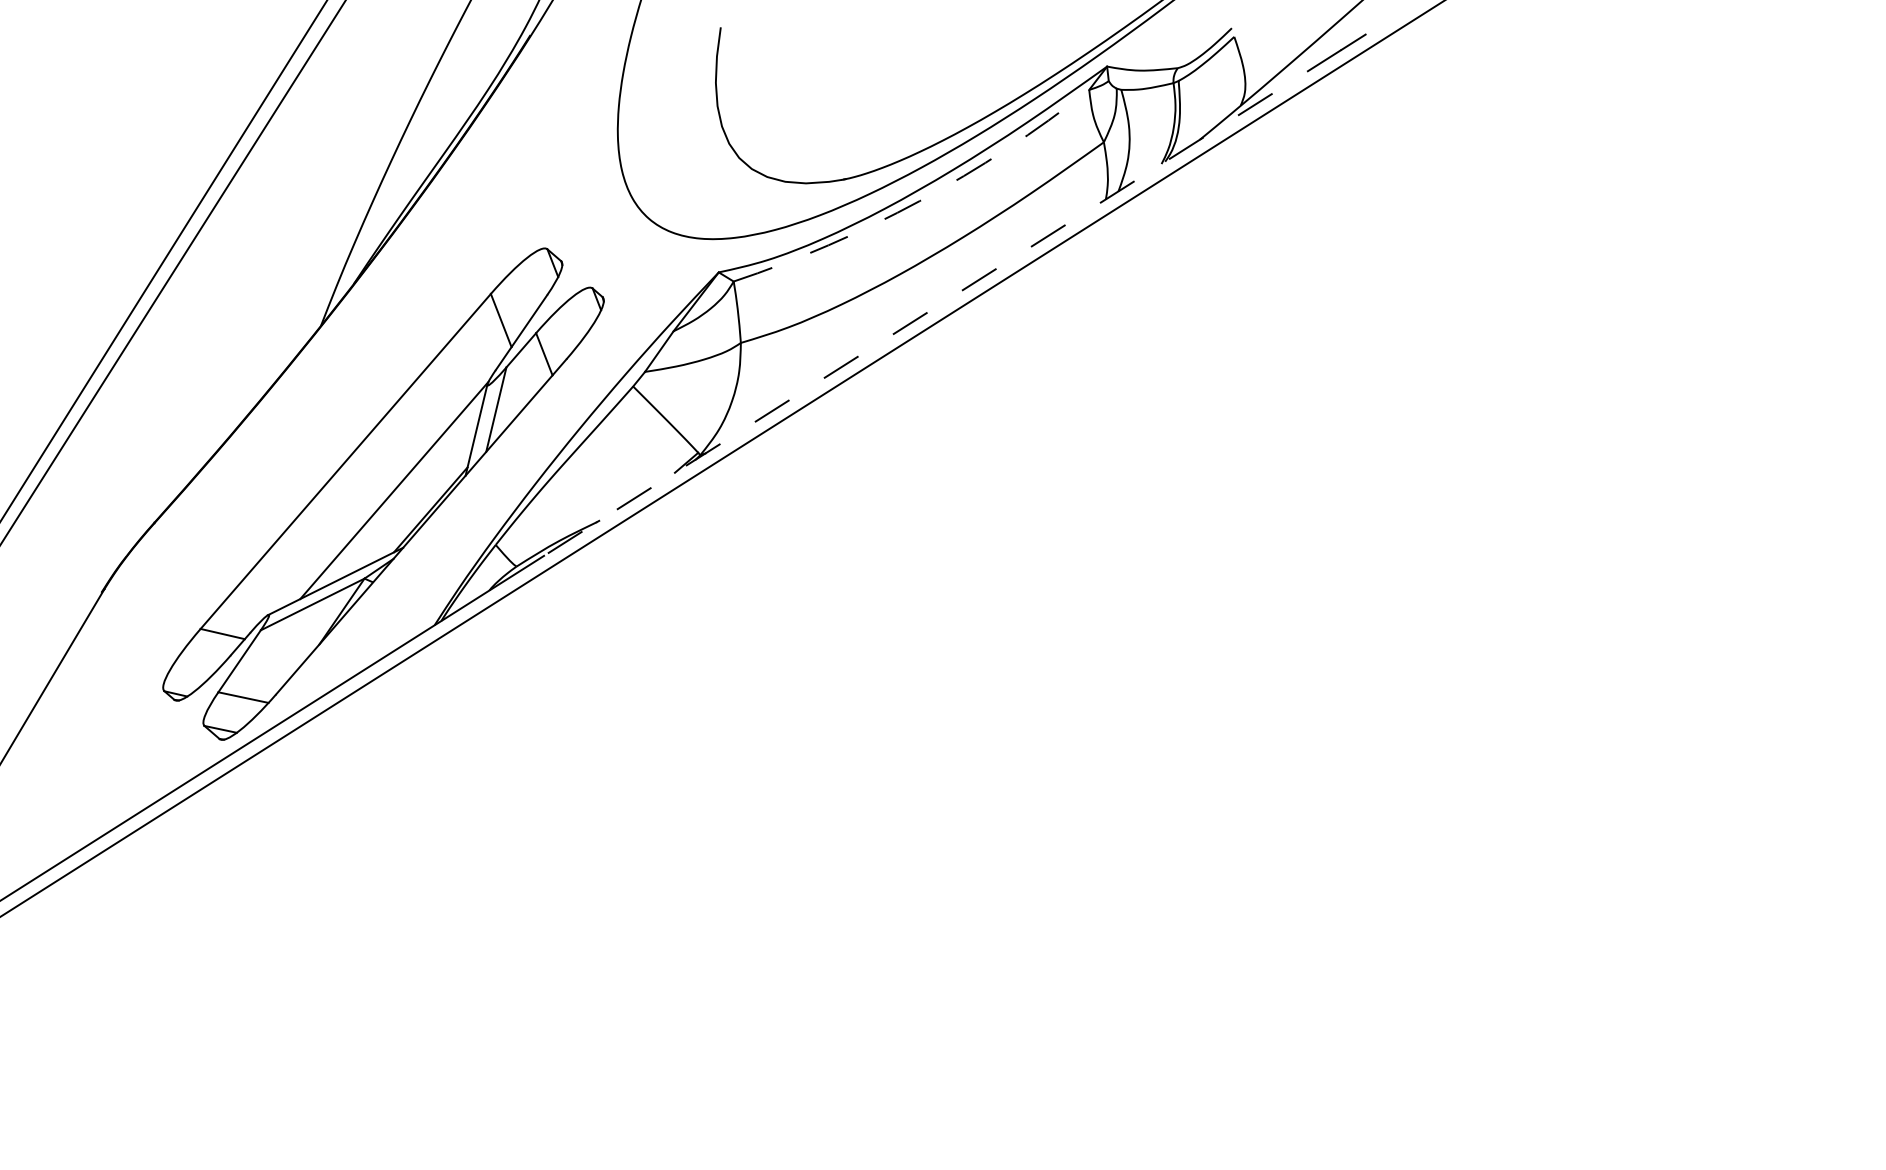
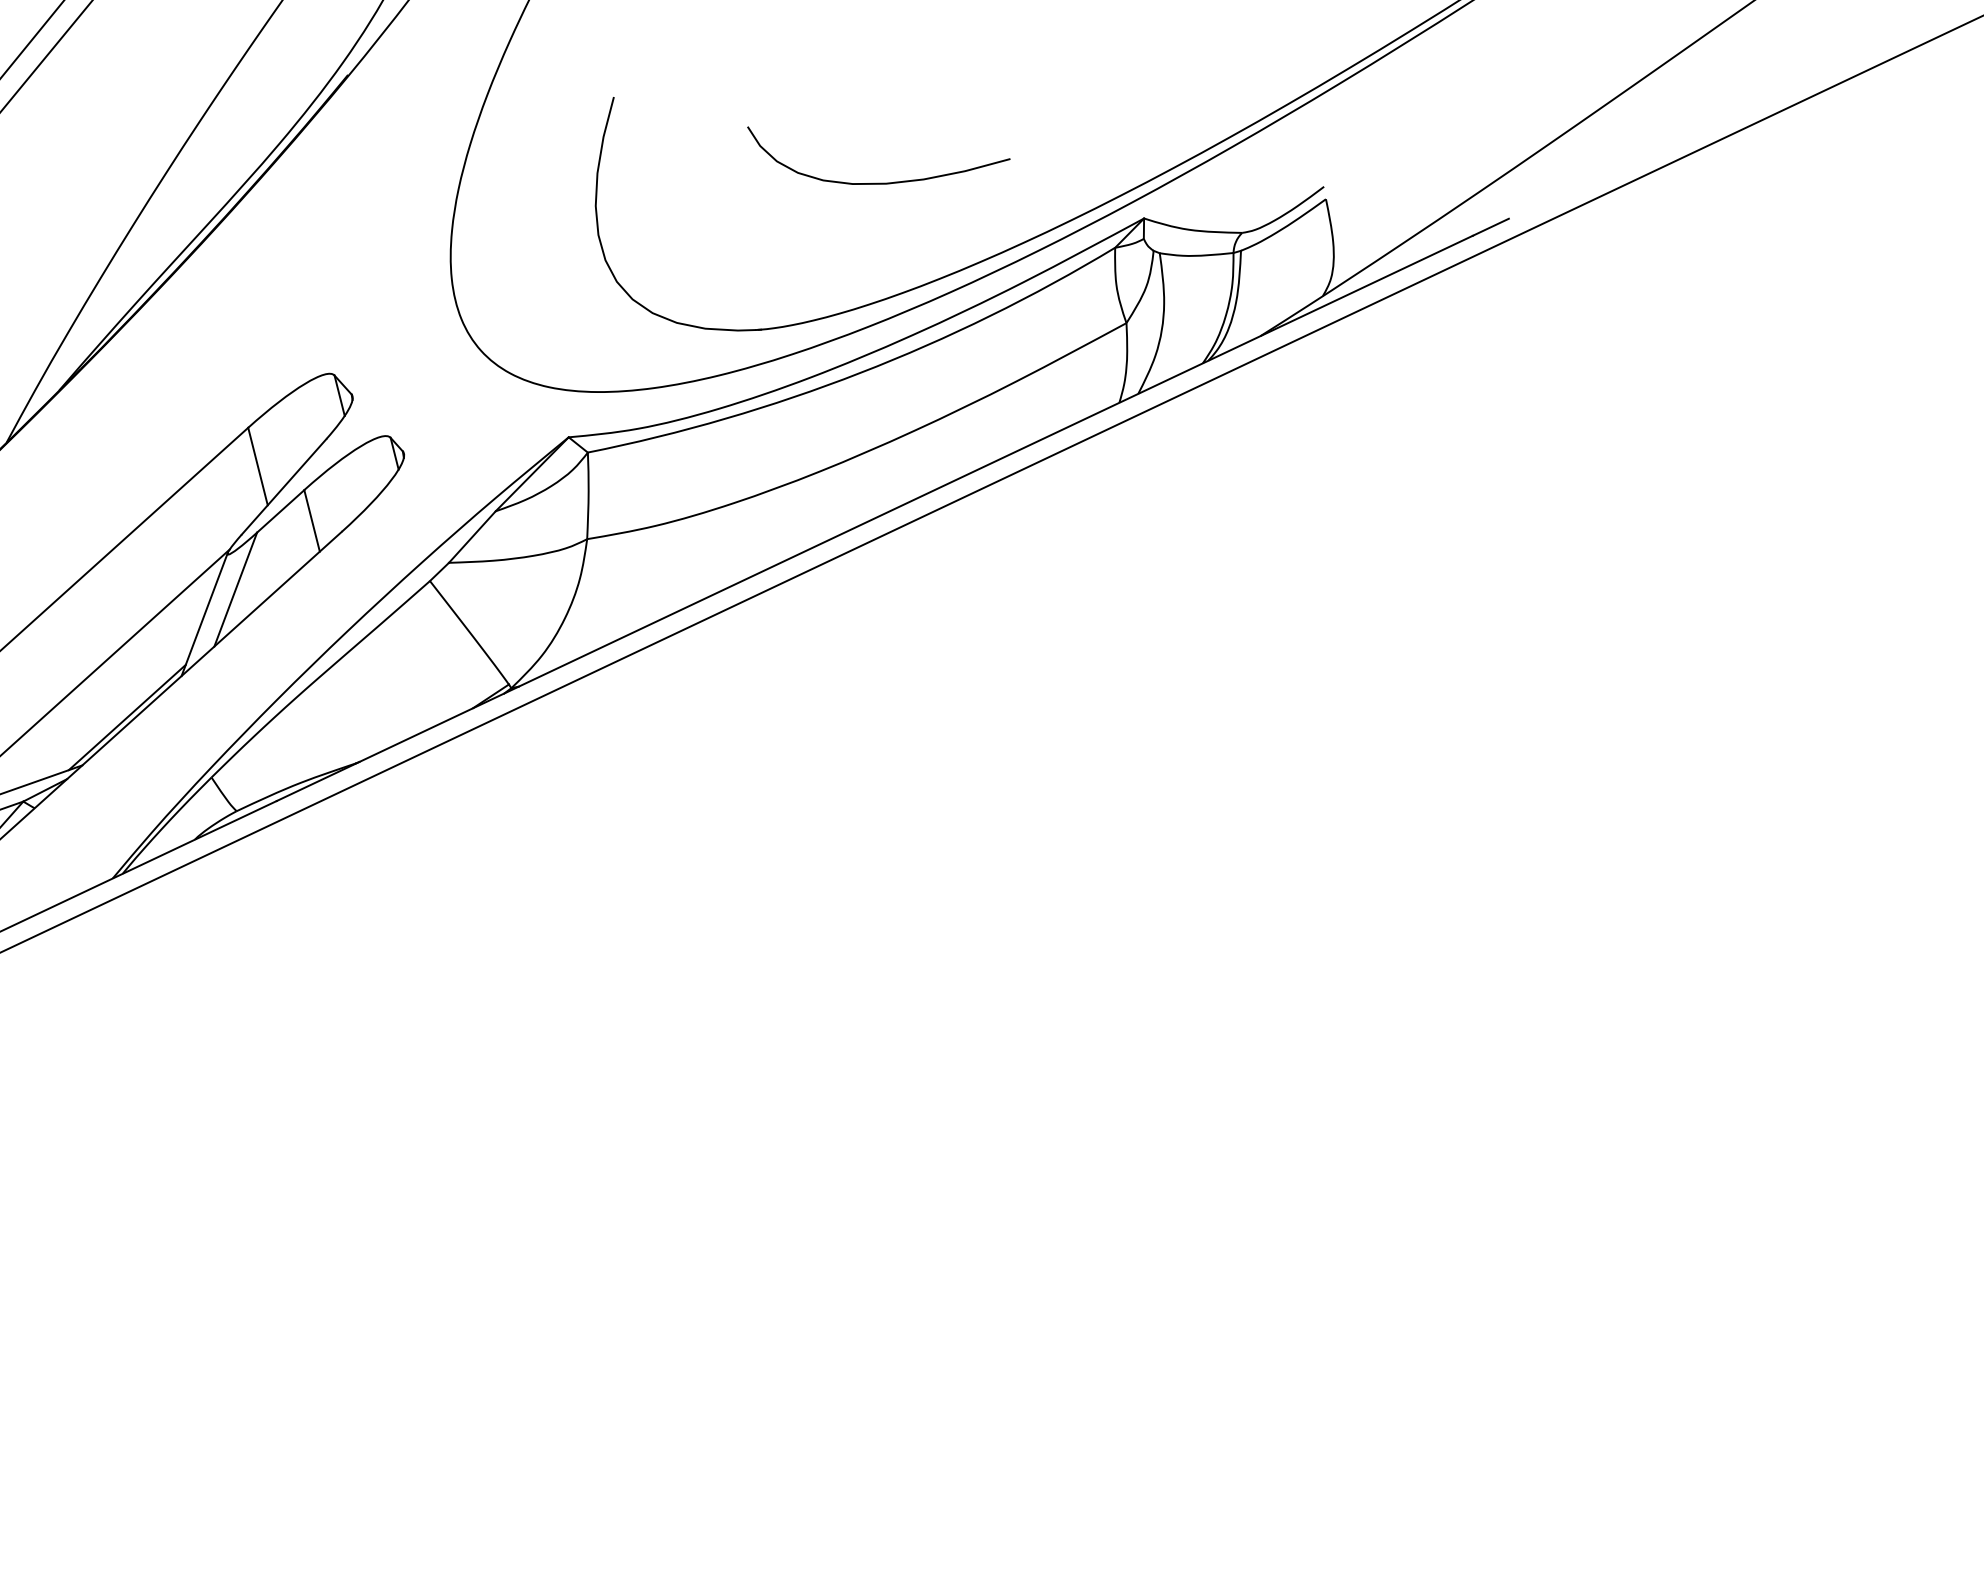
curve: (913, 64) -> (875, 182), added
arc: (919, 201) -> (859, 373), dashed -> solid
line: (942, 303) -> (874, 519), dashed -> solid

